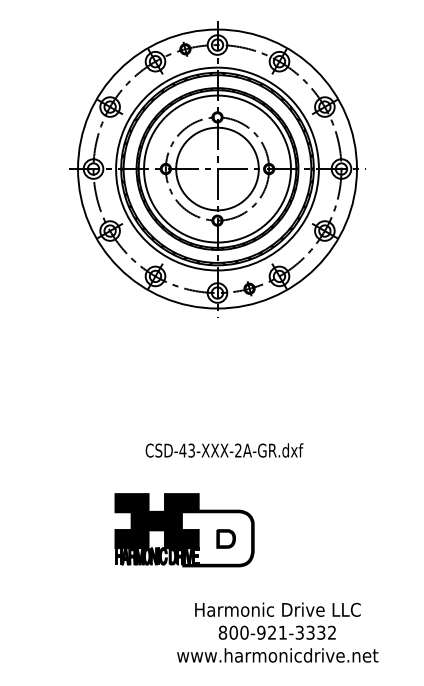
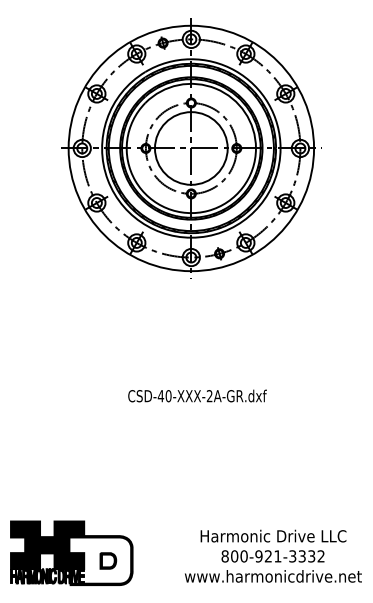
text: (191, 450) -> (168, 396), CSD-43-XXX-2A-GR.dxf -> CSD-40-XXX-2A-GR.dxf
part: (184, 530) -> (71, 553), moved
text: (277, 632) -> (273, 556), moved

